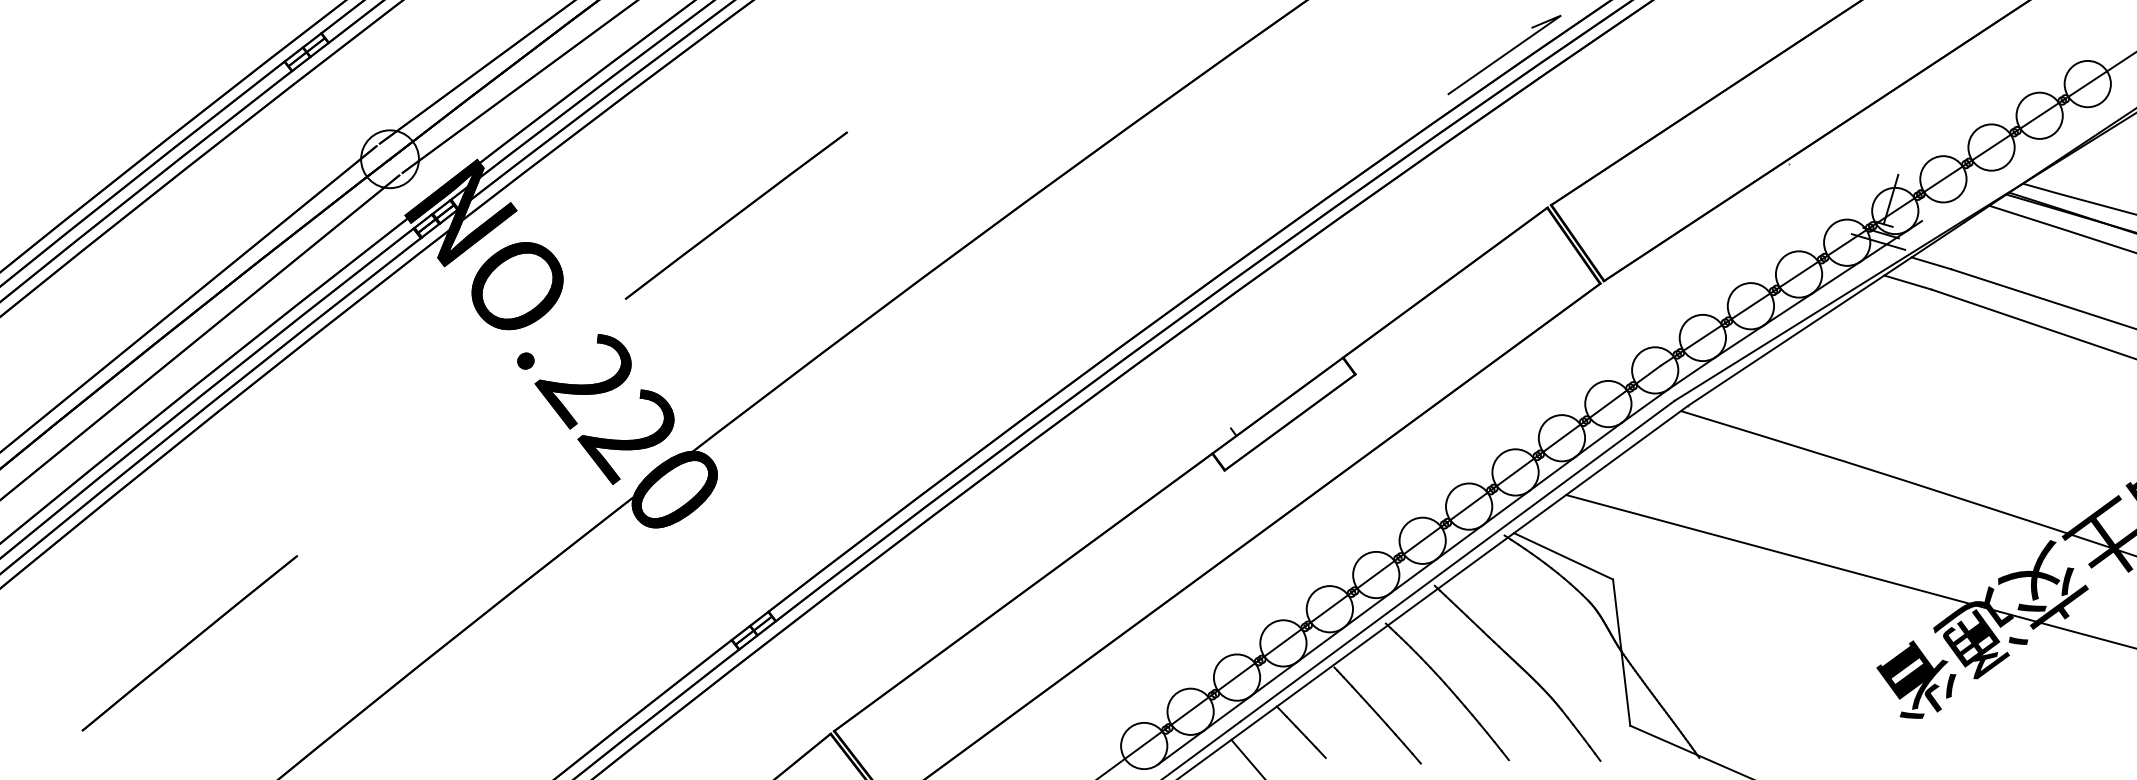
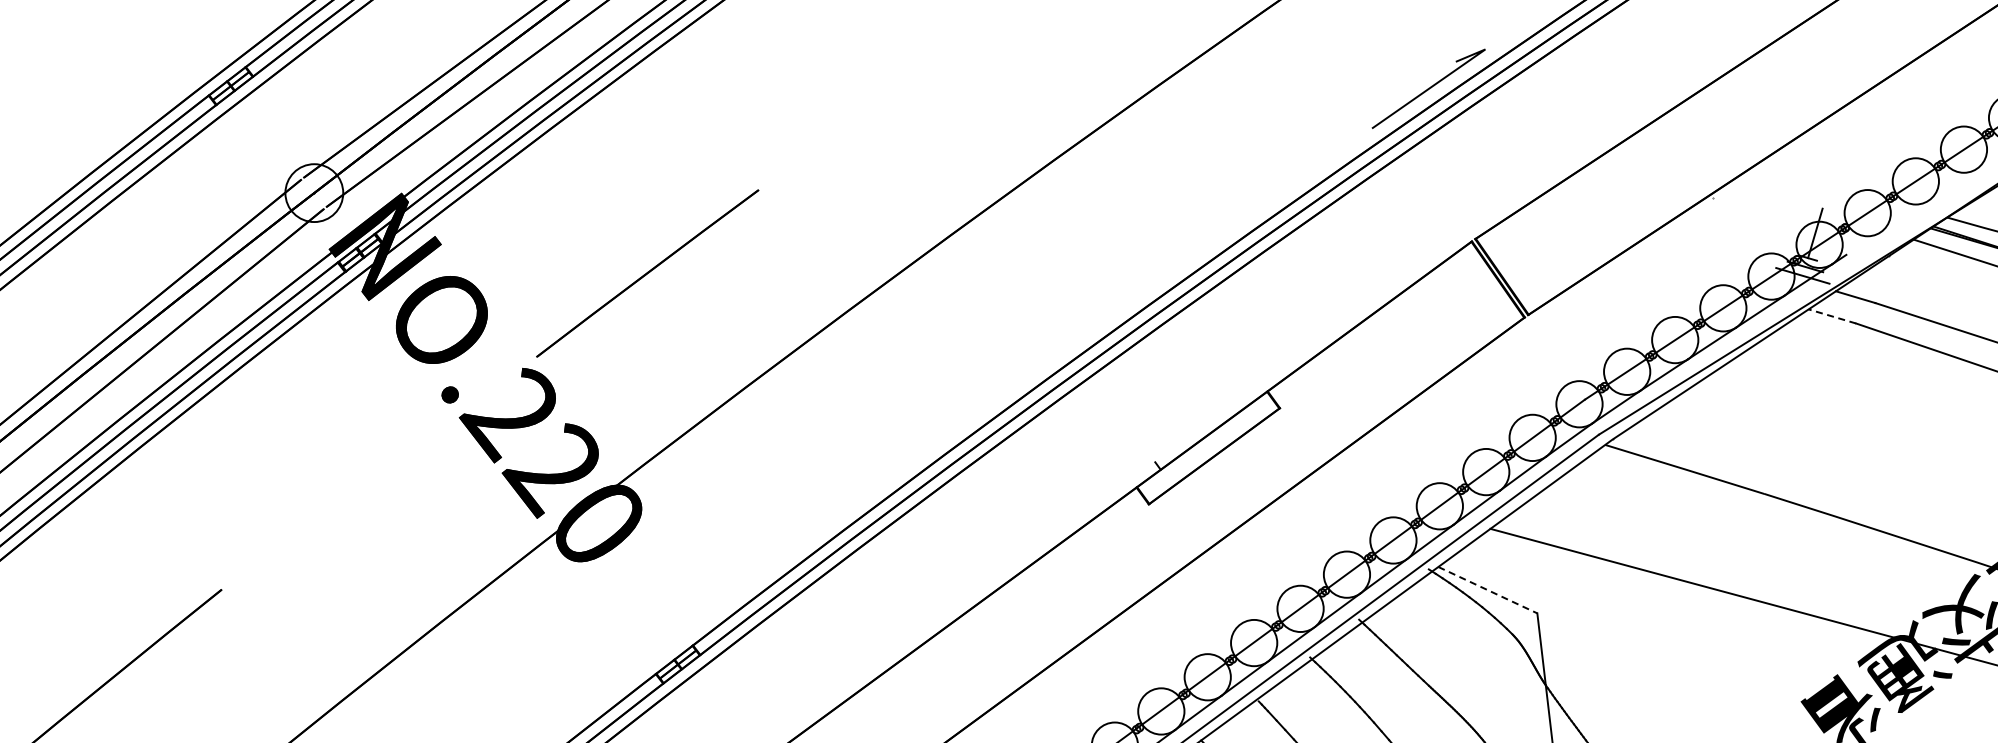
line: (736, 215) -> (647, 273), moved
line: (1908, 282) -> (1832, 316), solid -> dashed
line: (1563, 556) -> (1487, 590), solid -> dashed

